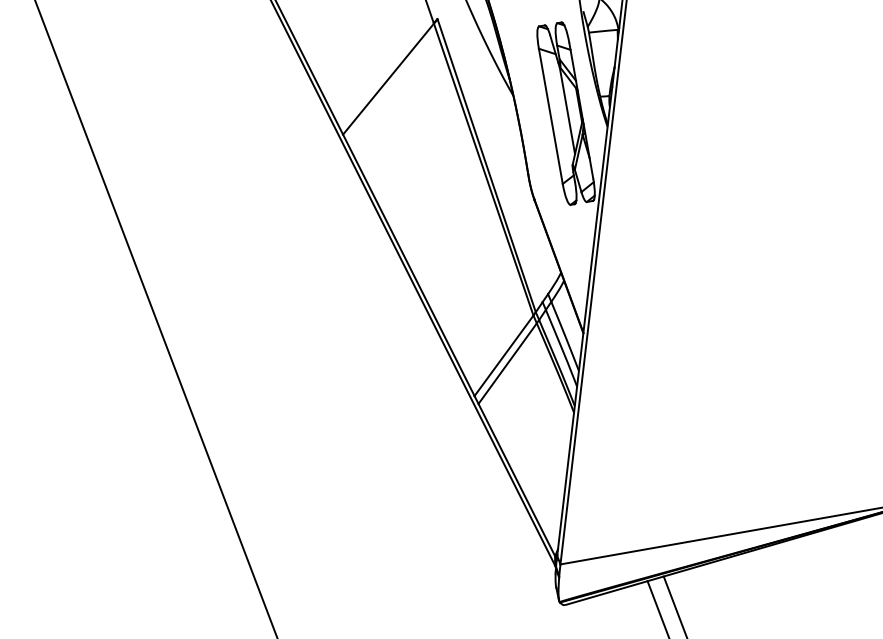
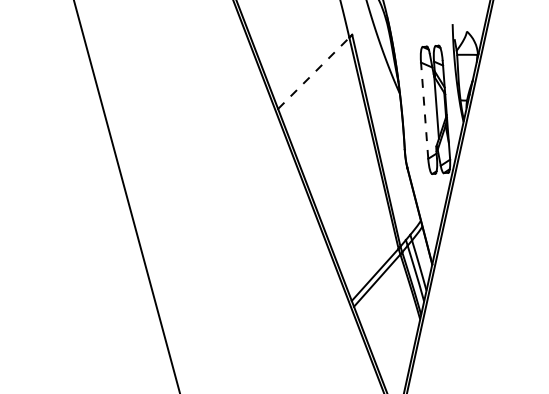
line: (388, 79) -> (313, 73), solid -> dashed
line: (550, 116) -> (424, 110), solid -> dashed

